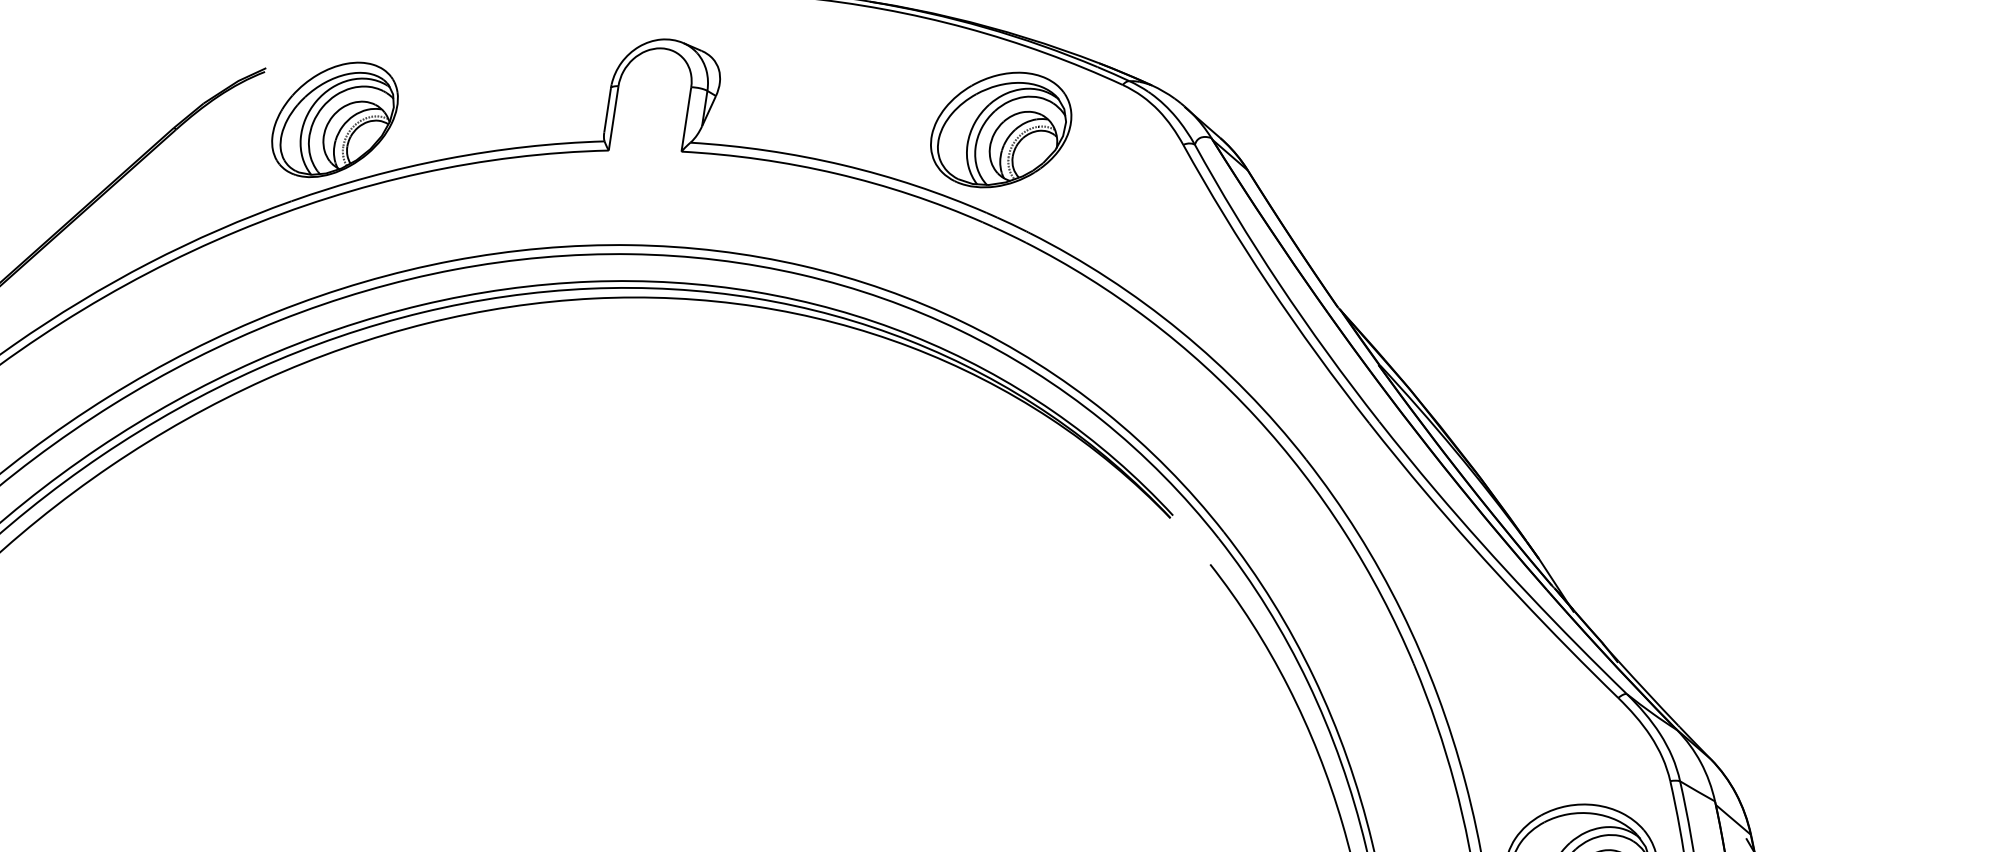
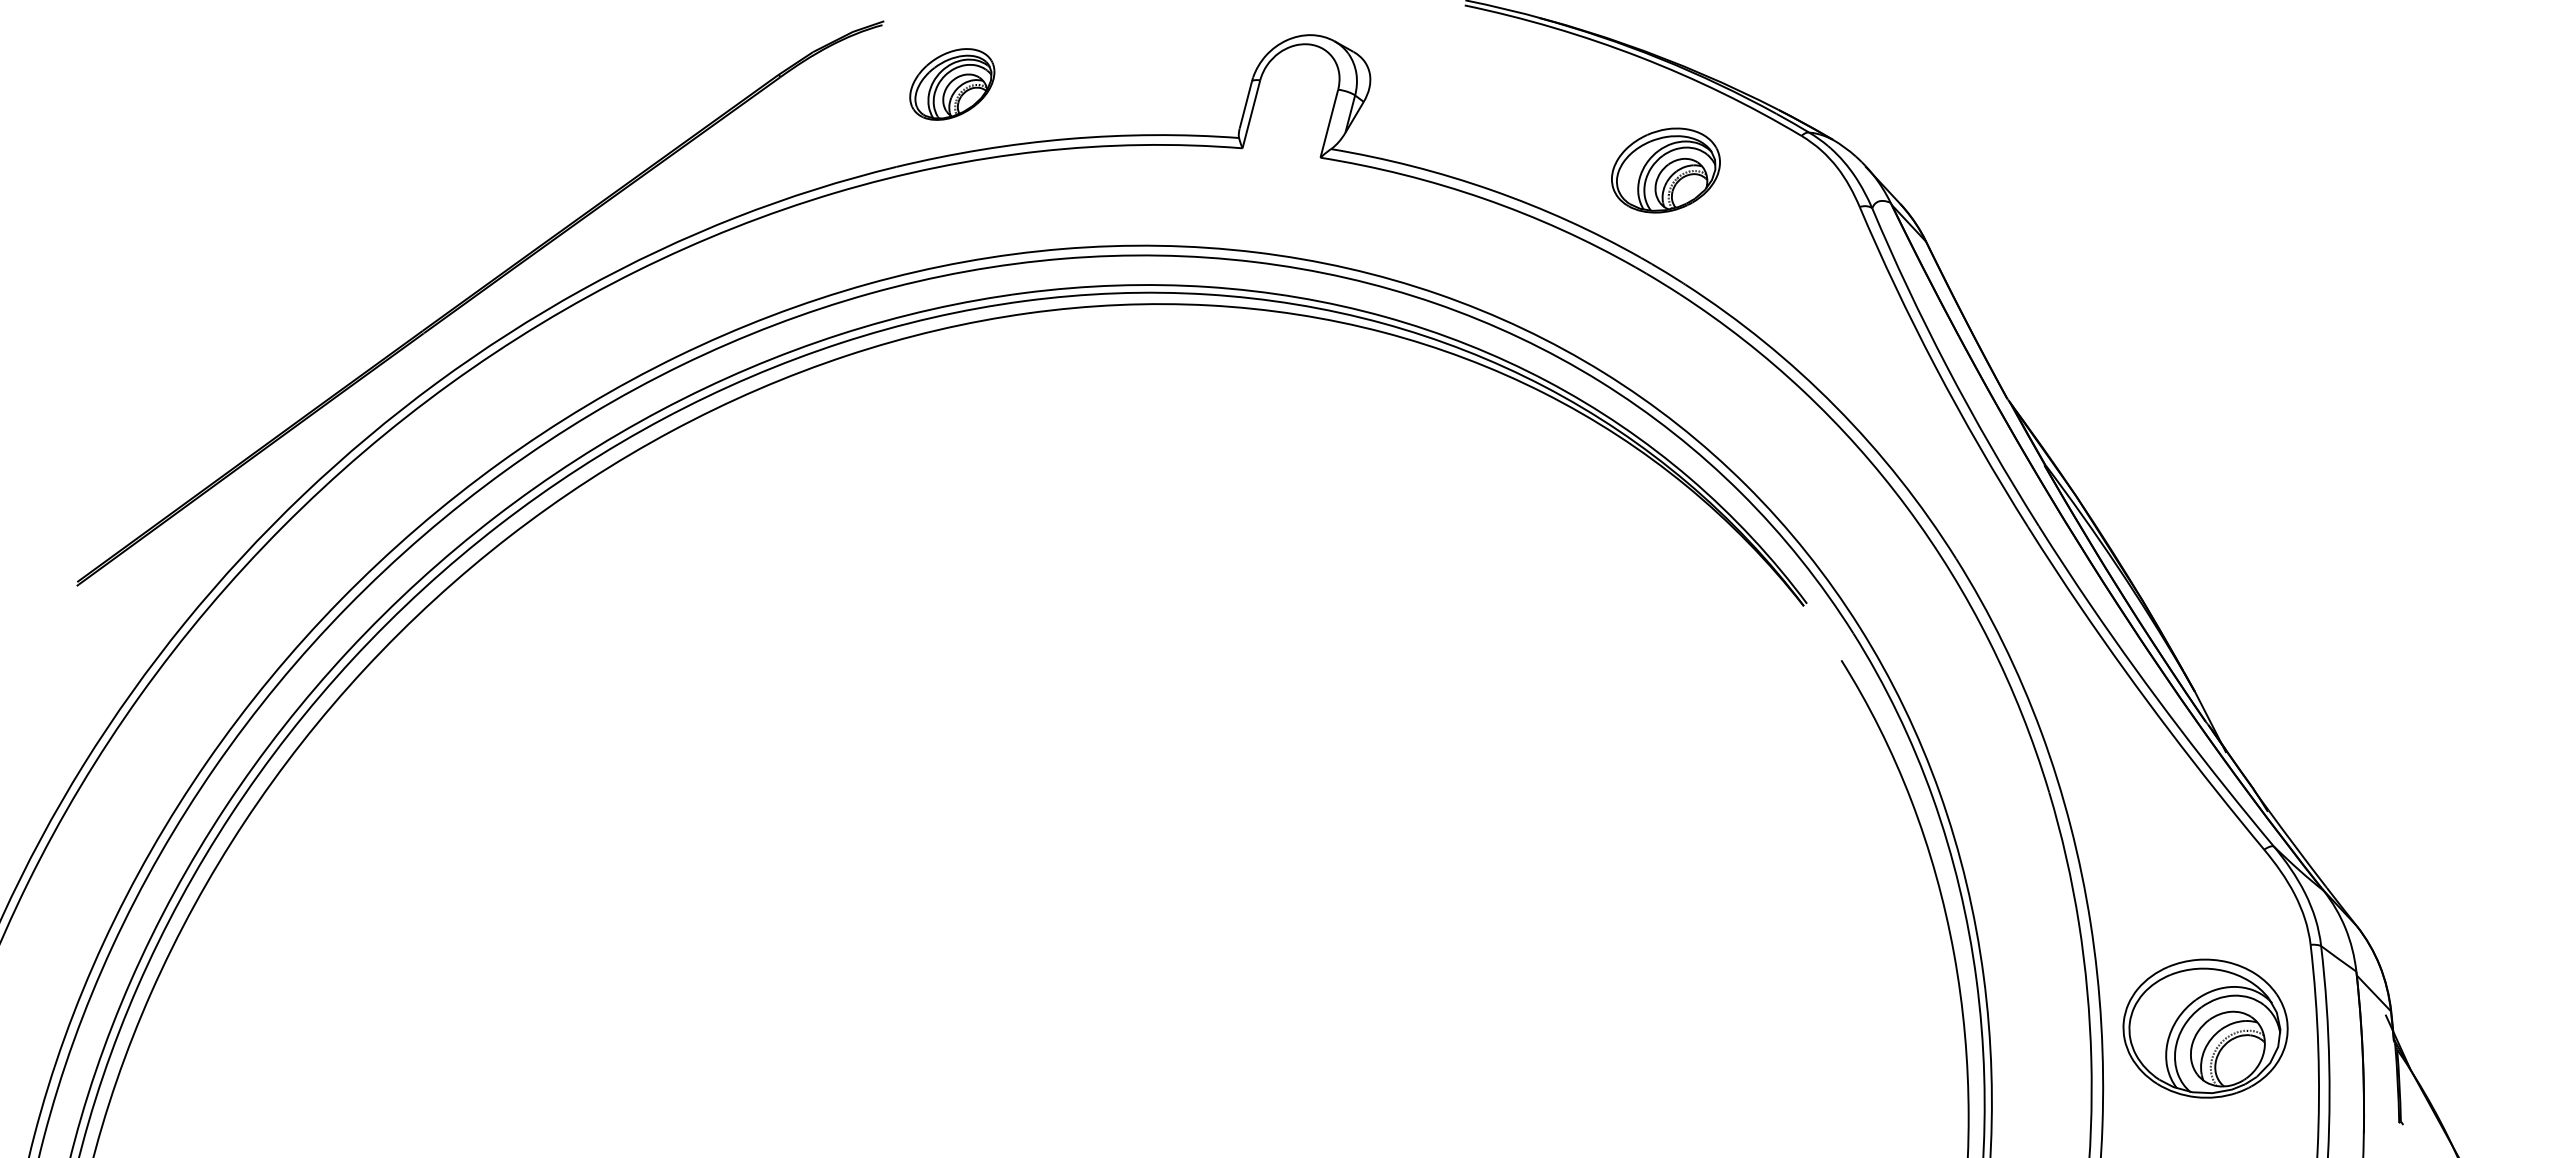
part: (335, 119) -> (952, 84), size x0.6
part: (1000, 130) -> (1665, 170), size x0.7

